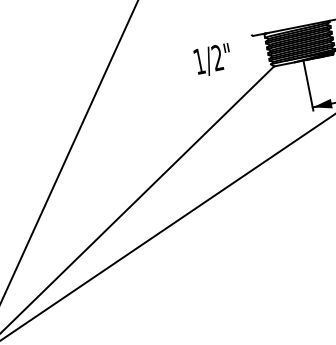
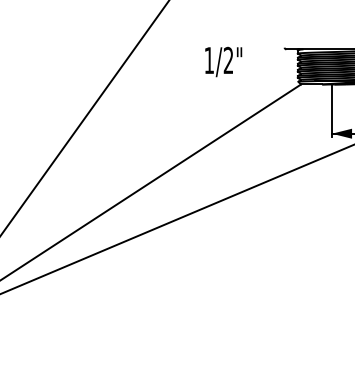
text: (213, 59) -> (223, 61), moved

